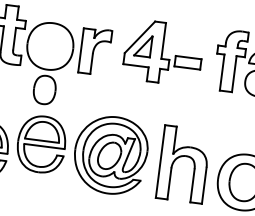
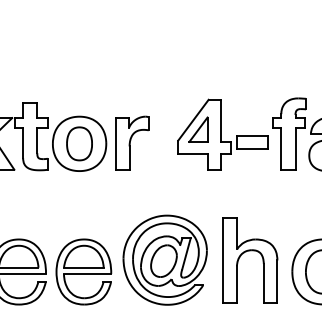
part: (163, 52) -> (222, 134), moved
part: (44, 89) -> (79, 143), moved
part: (41, 143) -> (83, 271), moved

